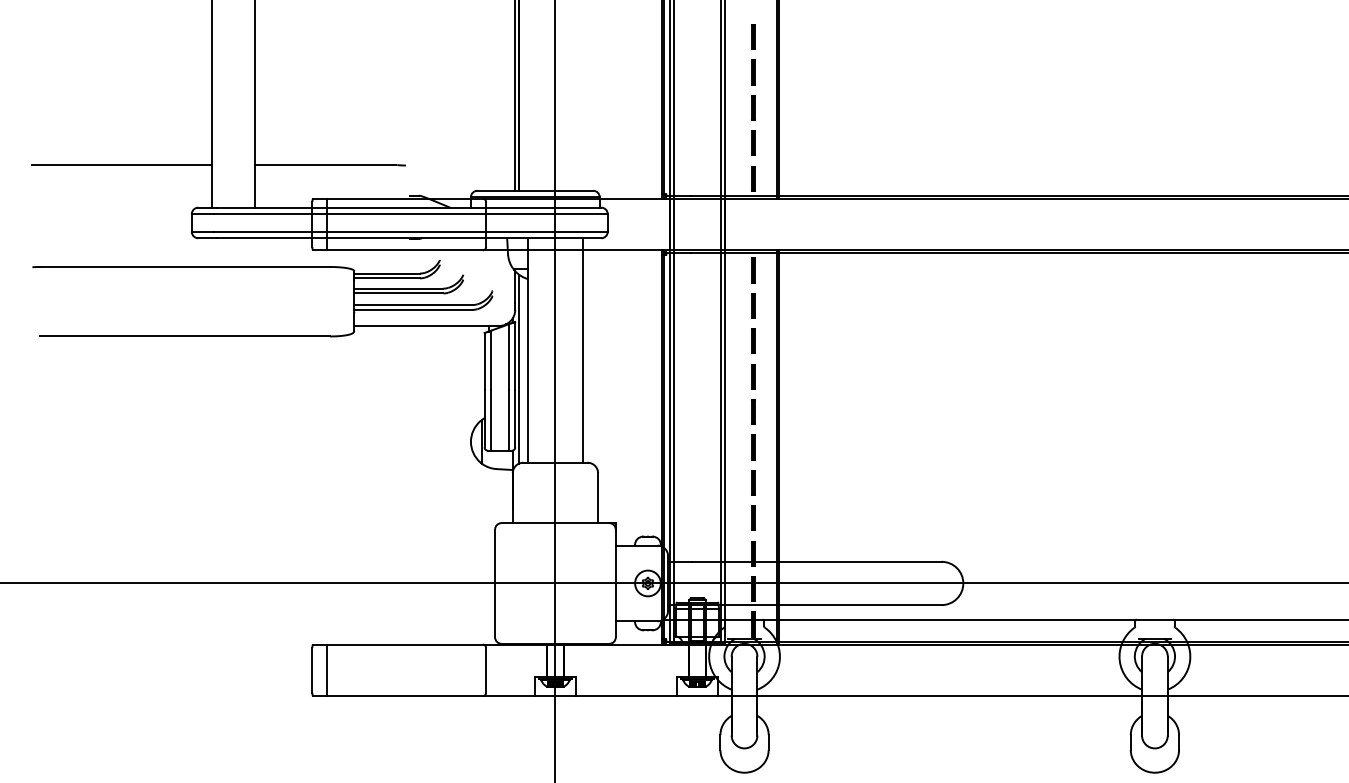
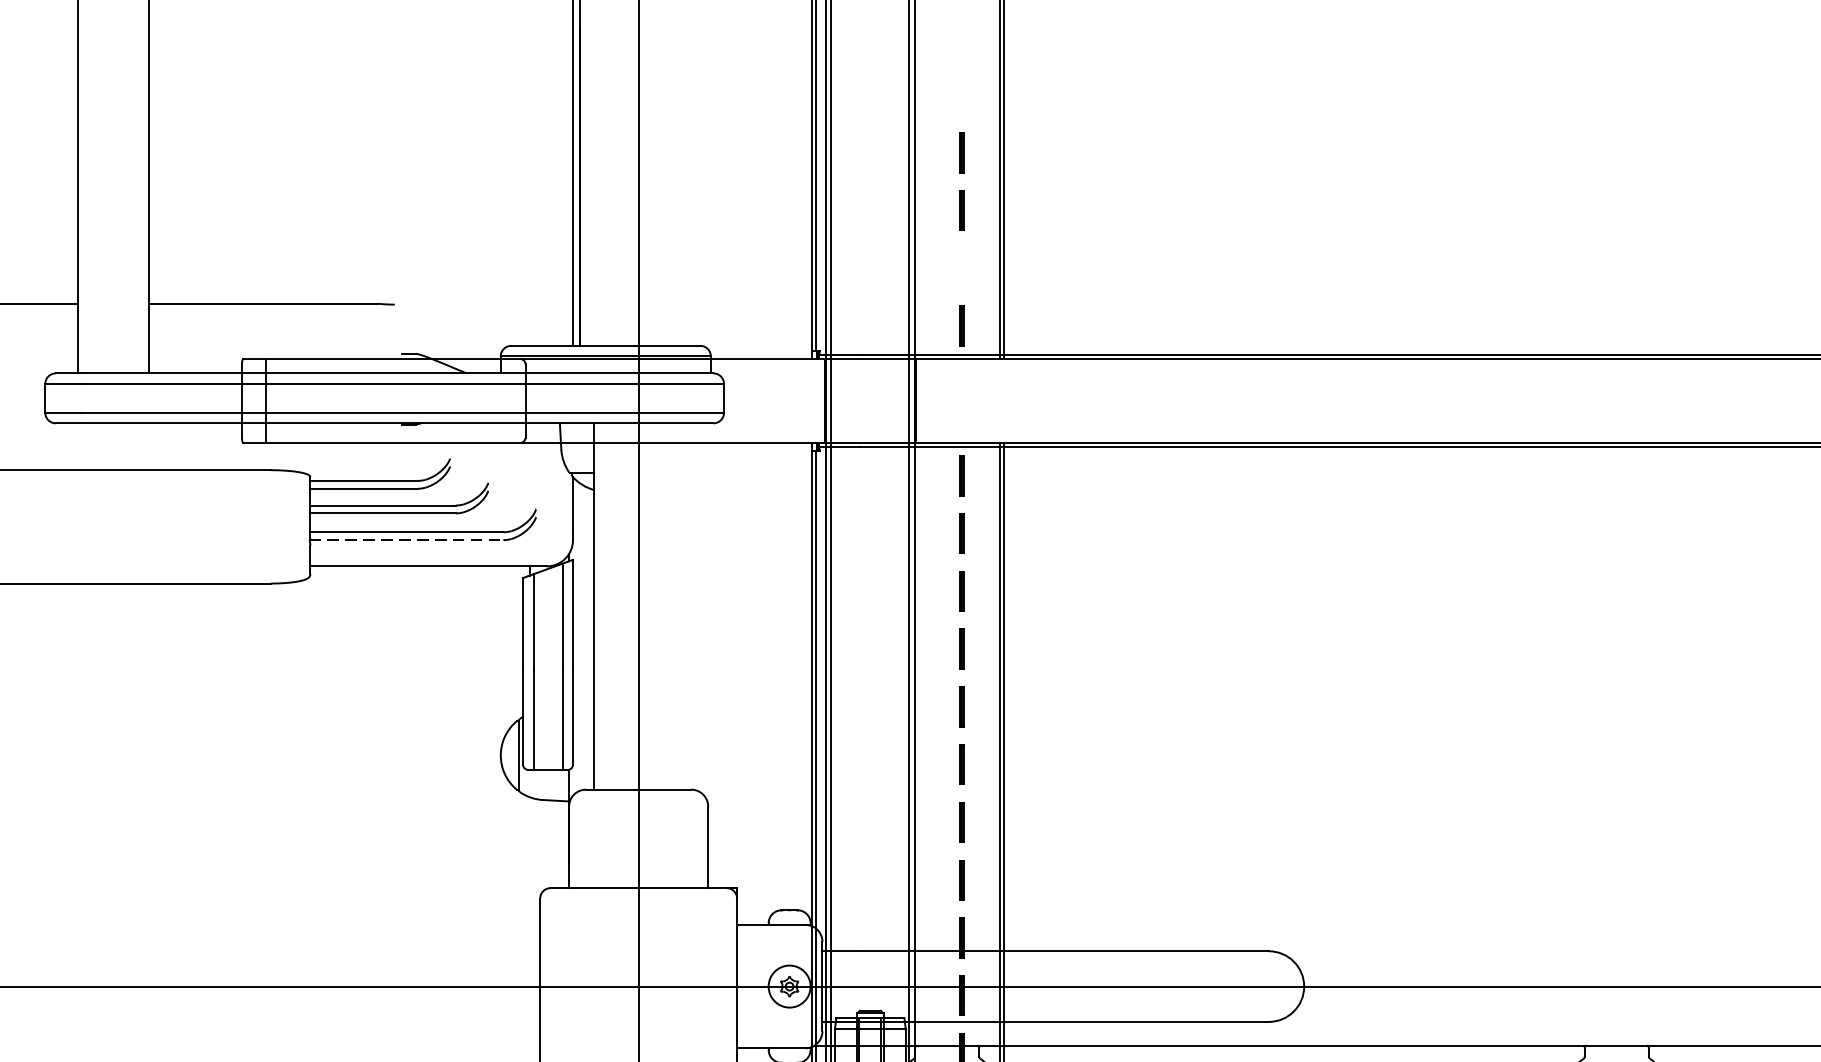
line: (753, 36) -> (961, 94), removed
line: (753, 142) -> (961, 267), removed
line: (413, 309) -> (407, 539), solid -> dashed
line: (582, 350) -> (682, 606), removed
line: (519, 368) -> (579, 635), removed

